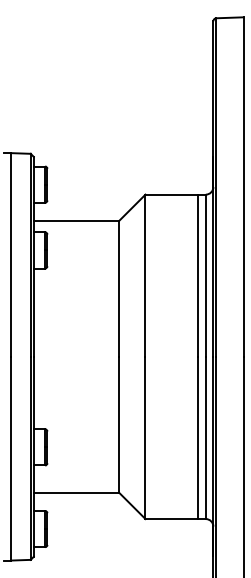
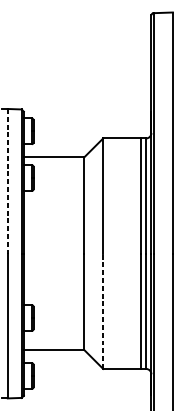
line: (11, 255) -> (8, 181), solid -> dashed
line: (145, 437) -> (103, 310), solid -> dashed

